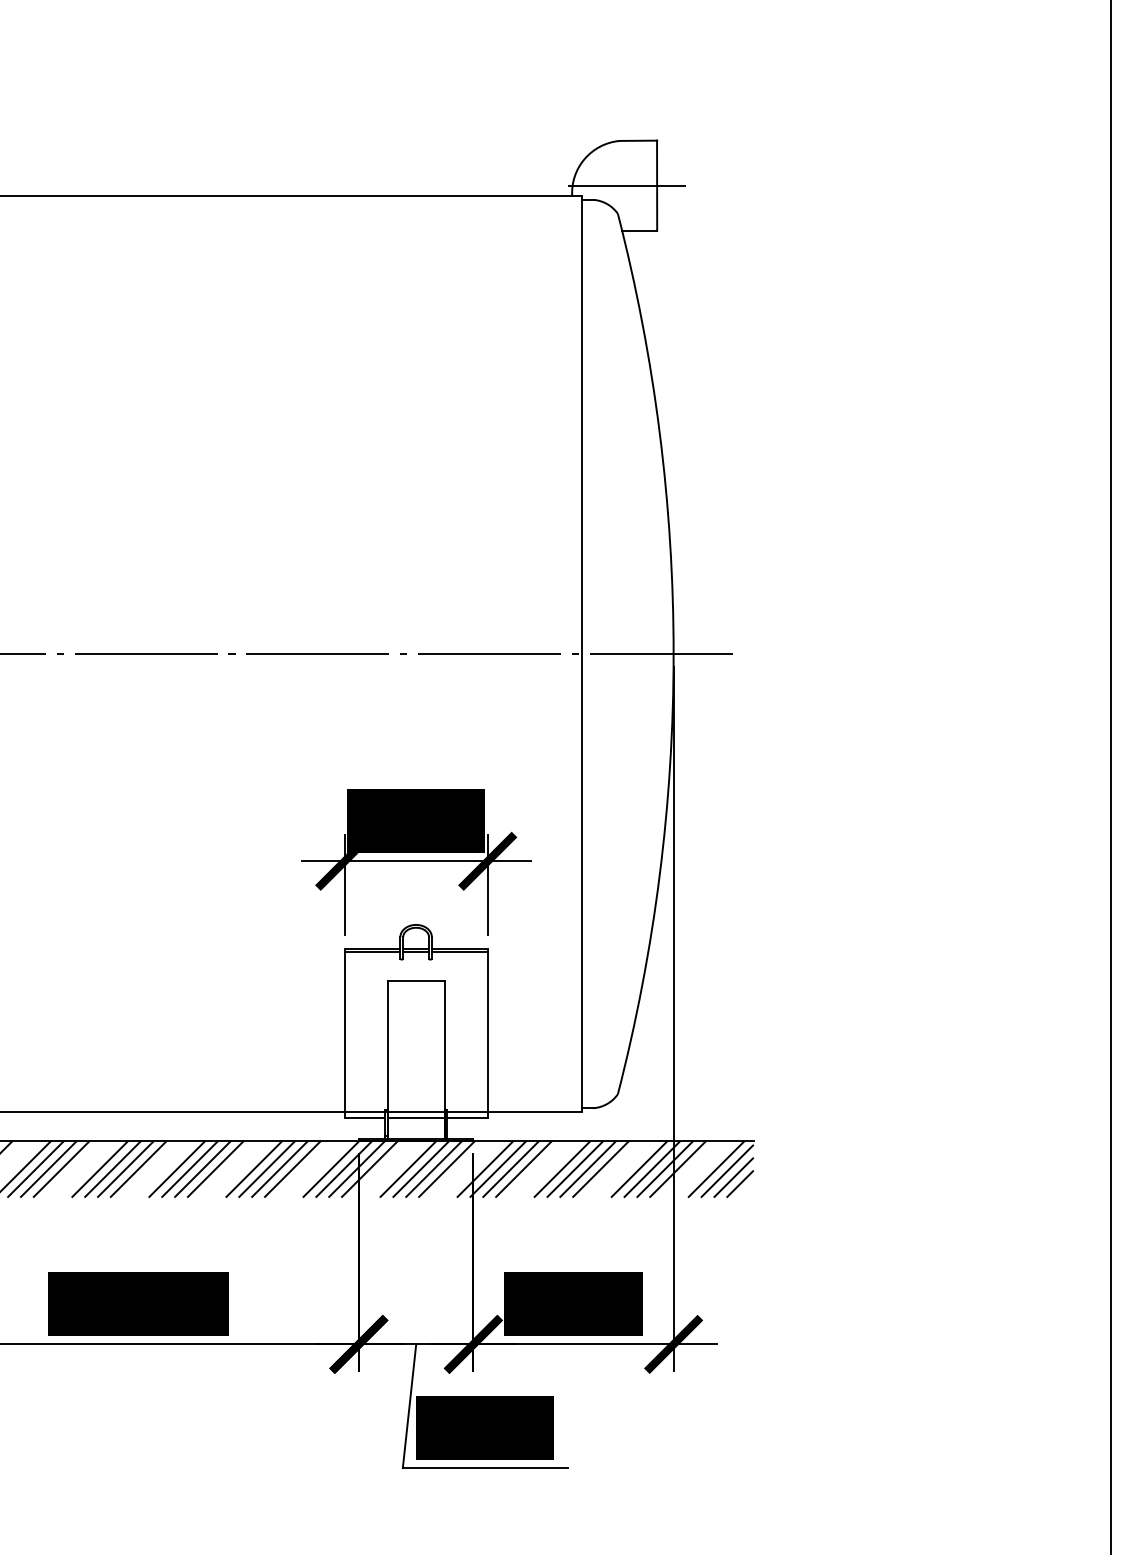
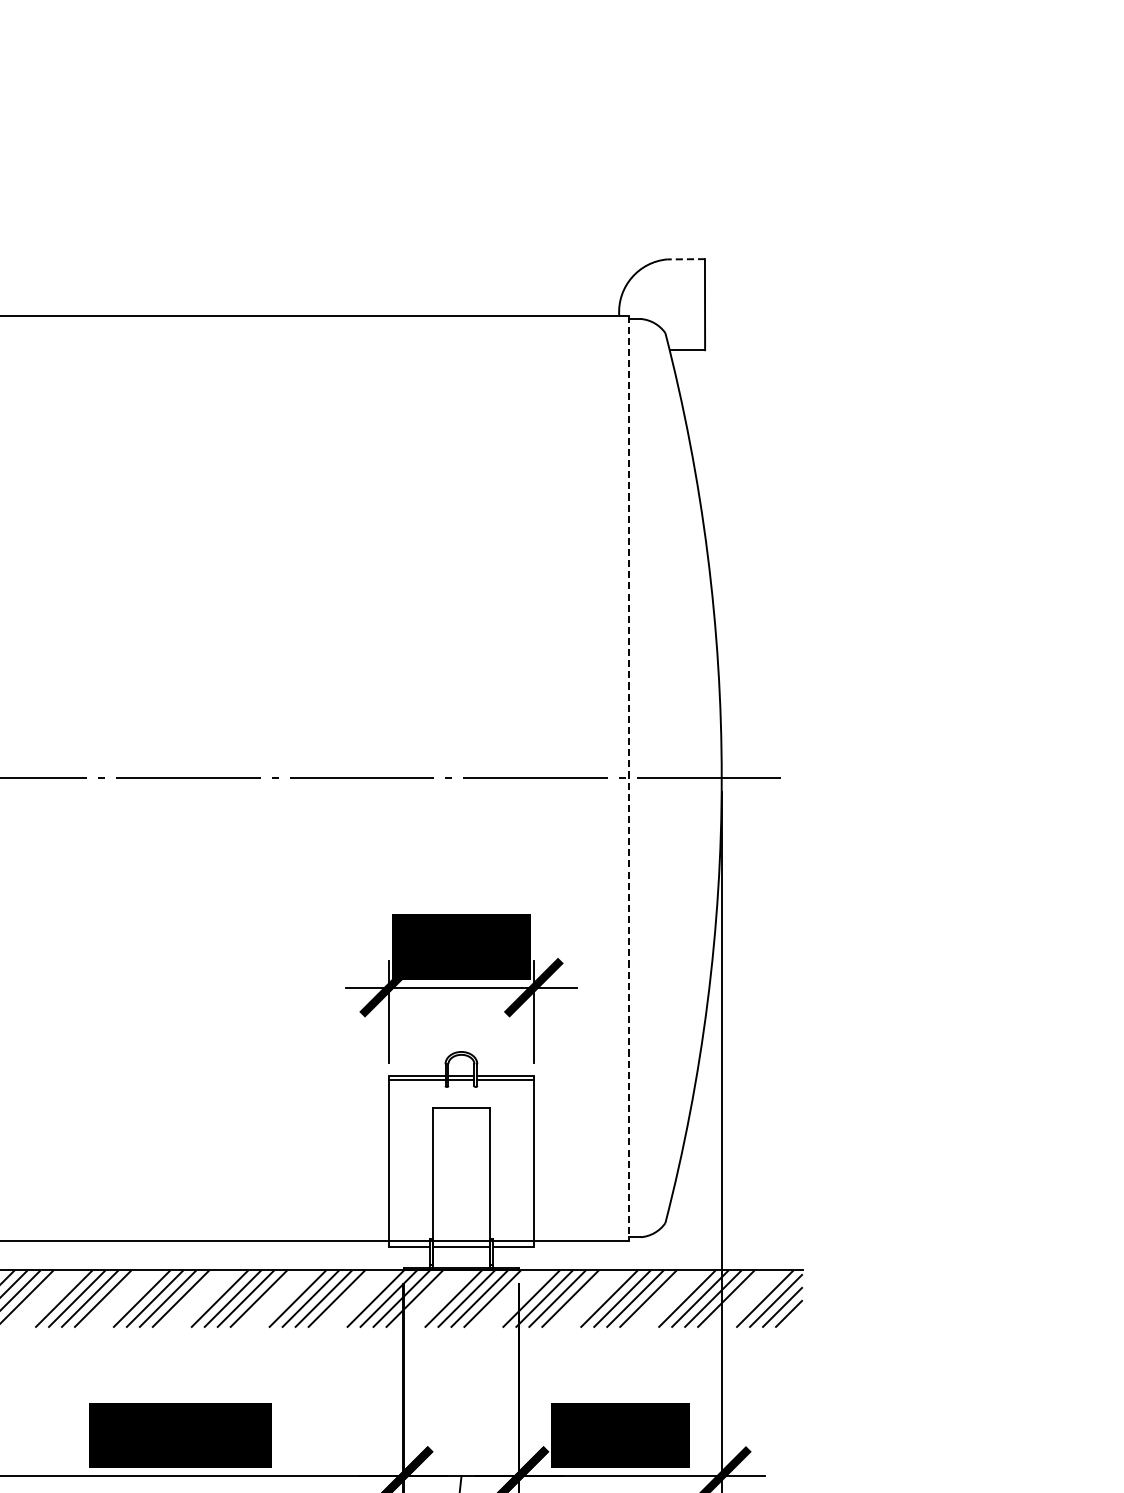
line: (638, 140) -> (686, 258), solid -> dashed
line: (626, 185) -> (674, 304), removed
line: (582, 654) -> (629, 778), solid -> dashed

